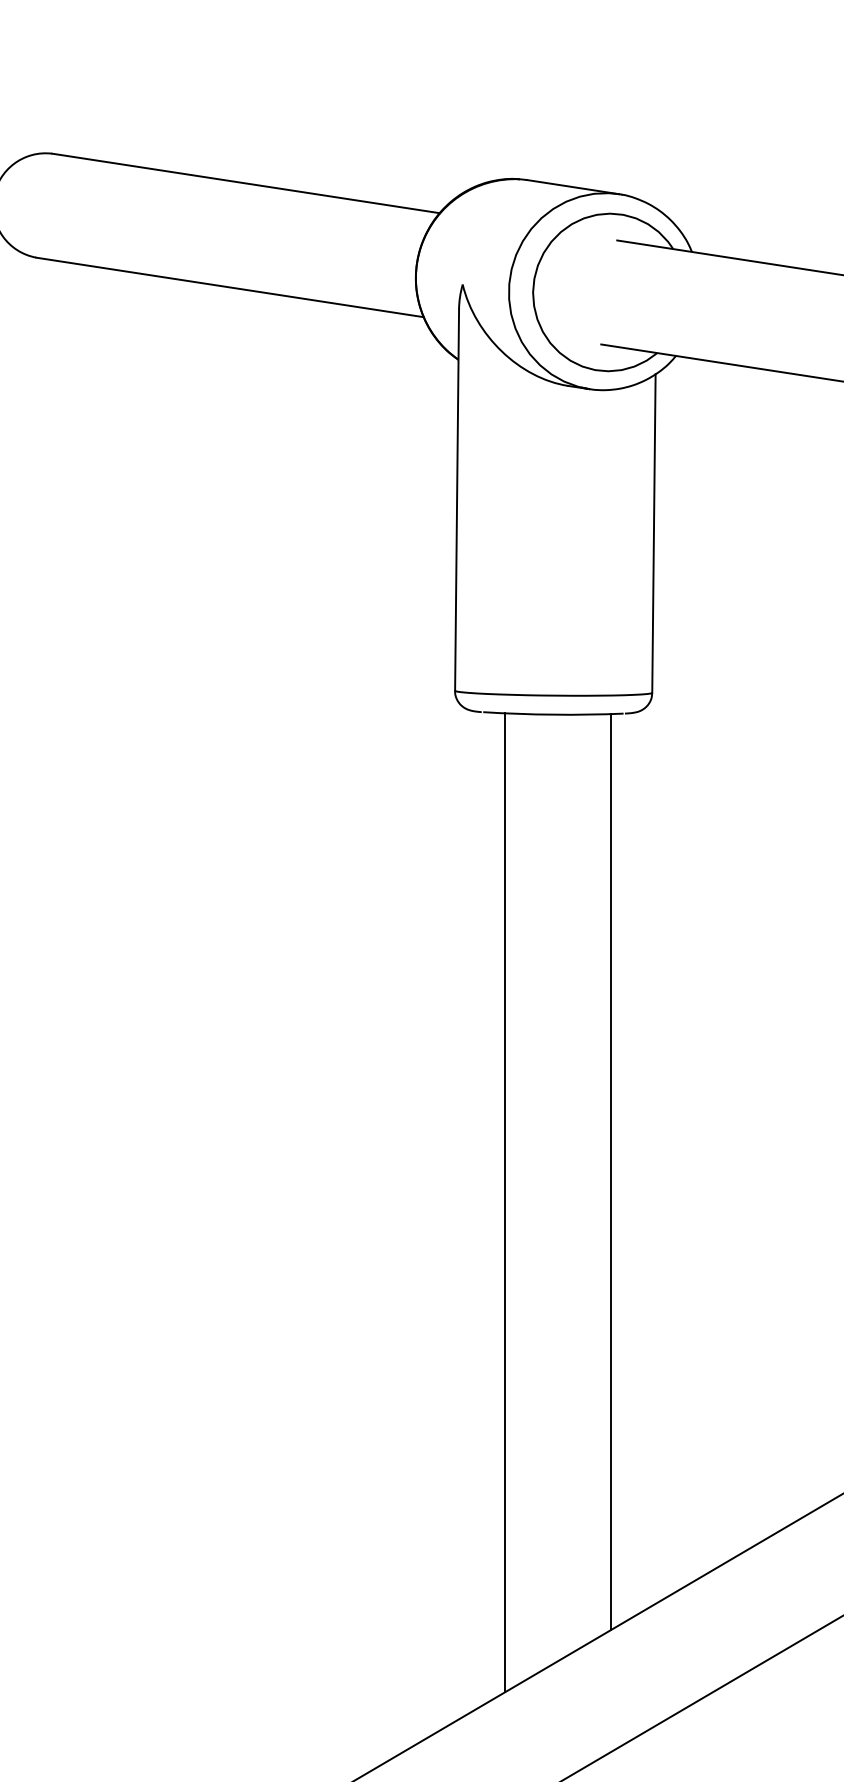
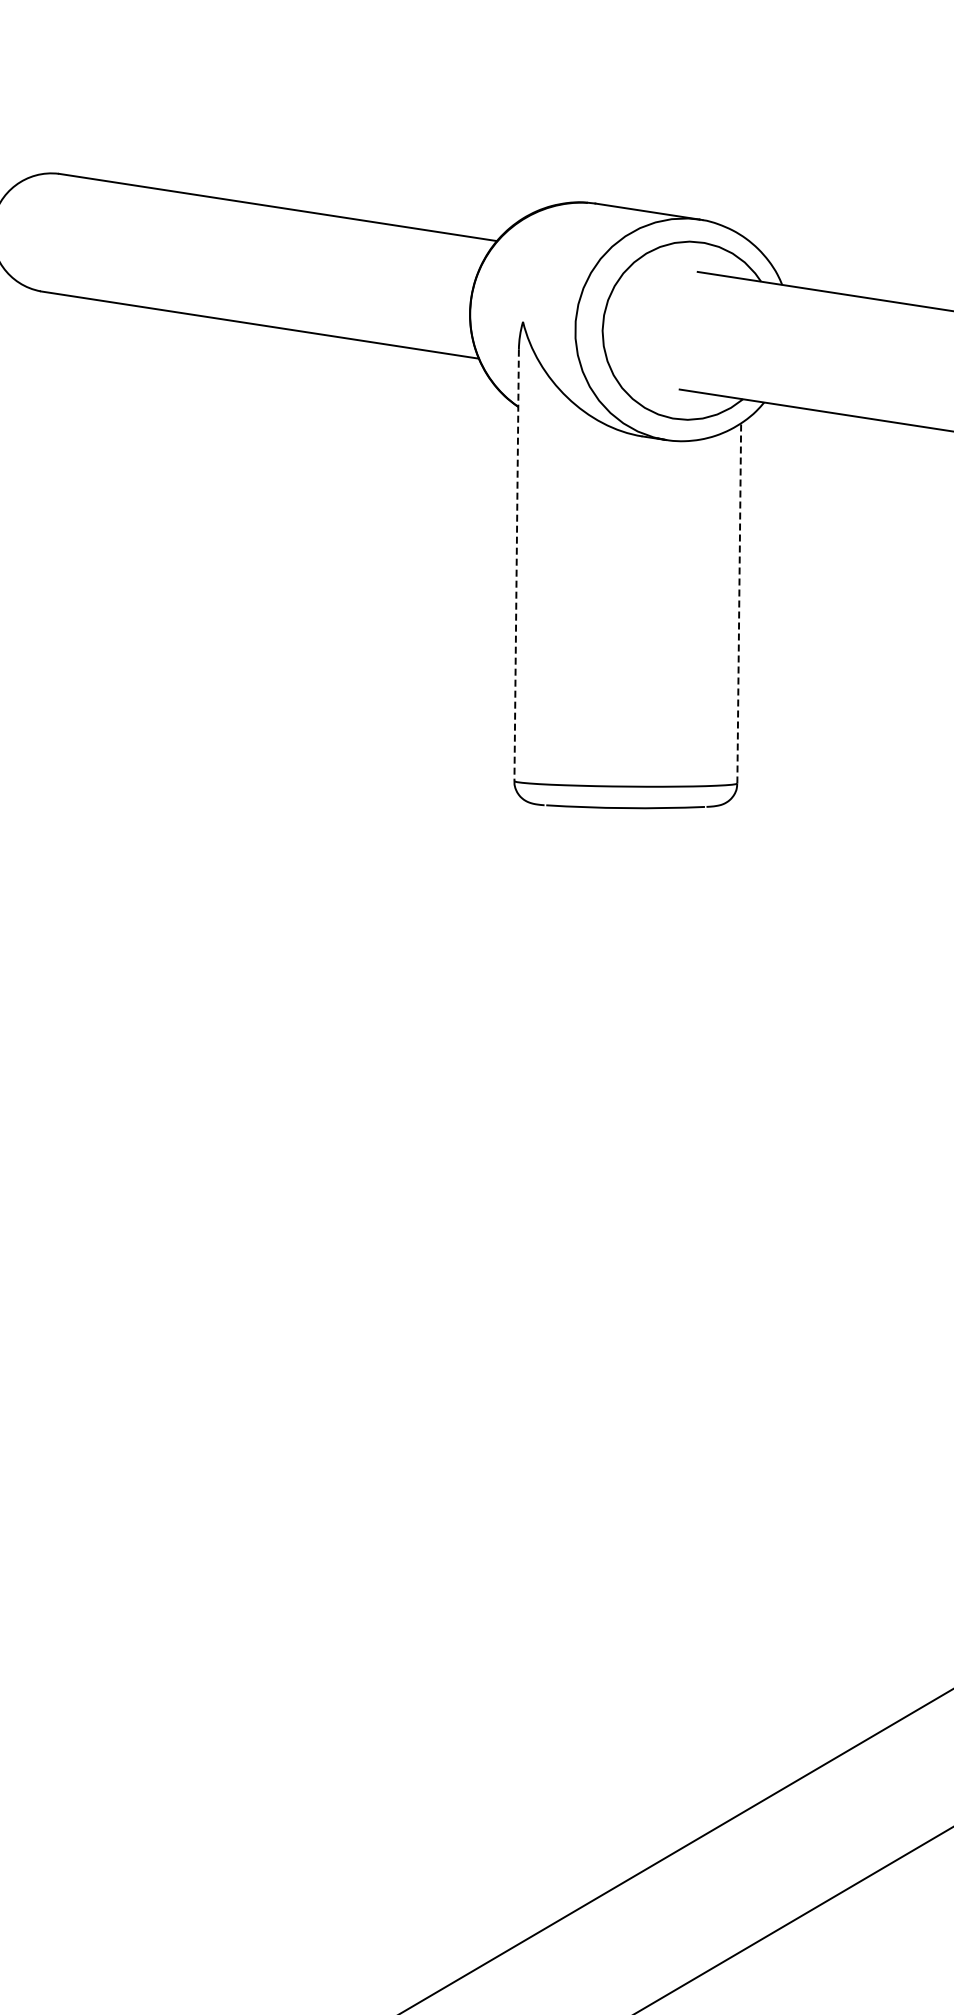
line: (456, 500) -> (516, 565), solid -> dashed
line: (654, 532) -> (739, 602), solid -> dashed
line: (610, 1172) -> (690, 1325), removed
line: (505, 1202) -> (571, 1359), removed

